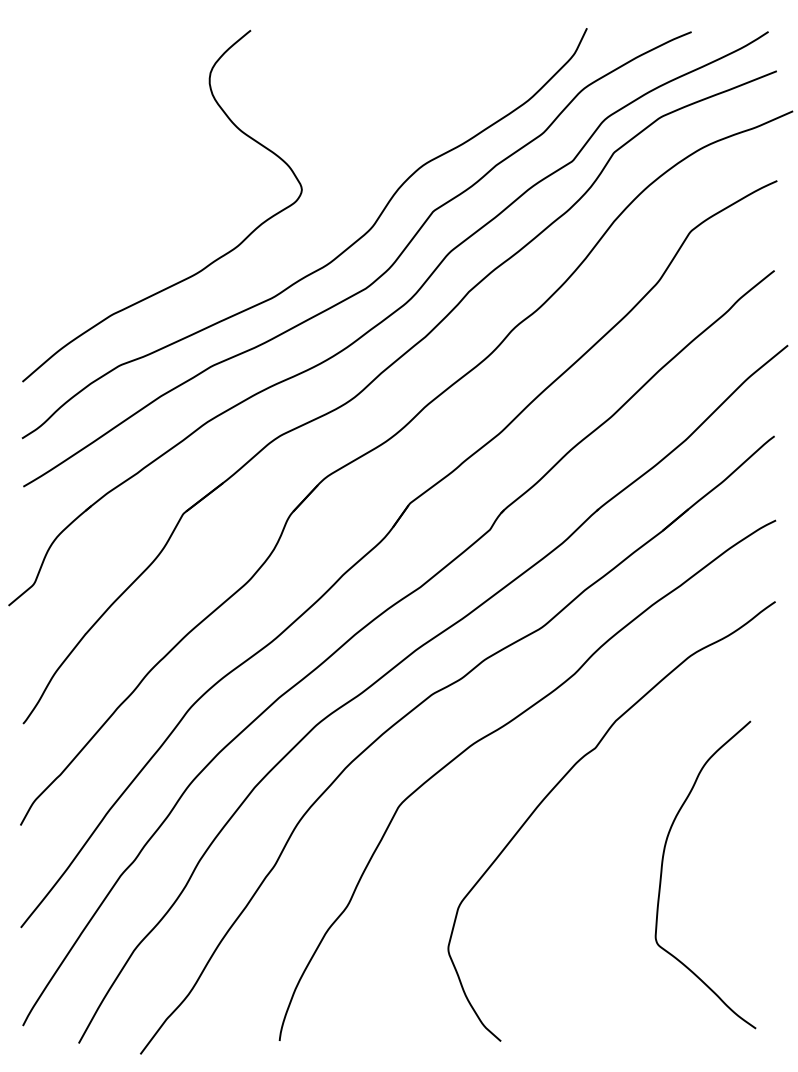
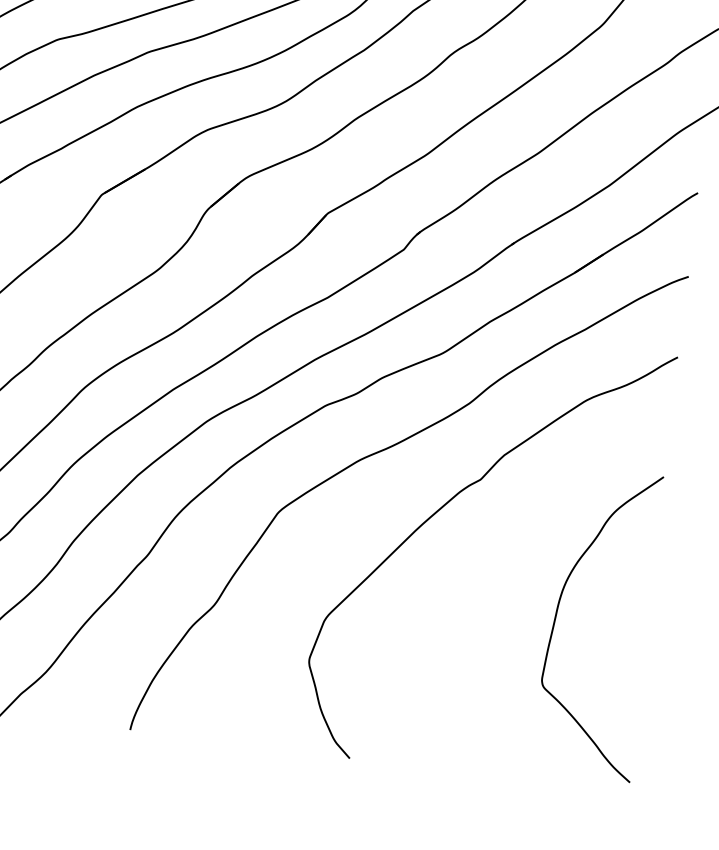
curve: (662, 873) -> (556, 616), moved

